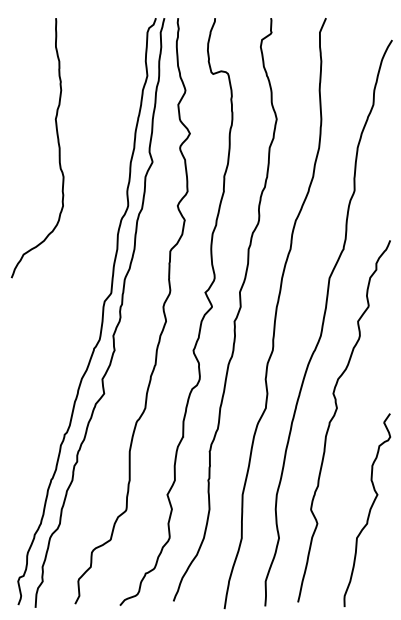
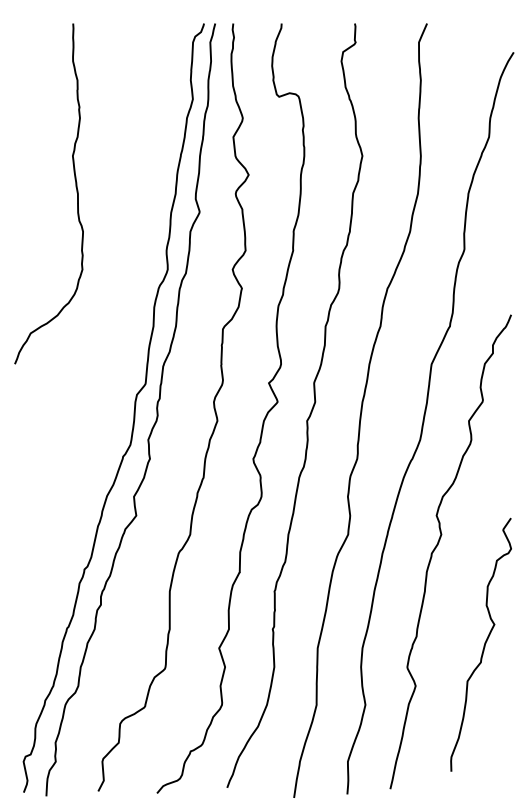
curve: (369, 509) -> (483, 643), moved

